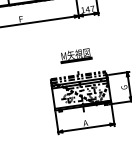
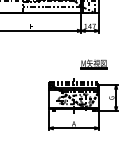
part: (75, 55) -> (93, 64), moved

